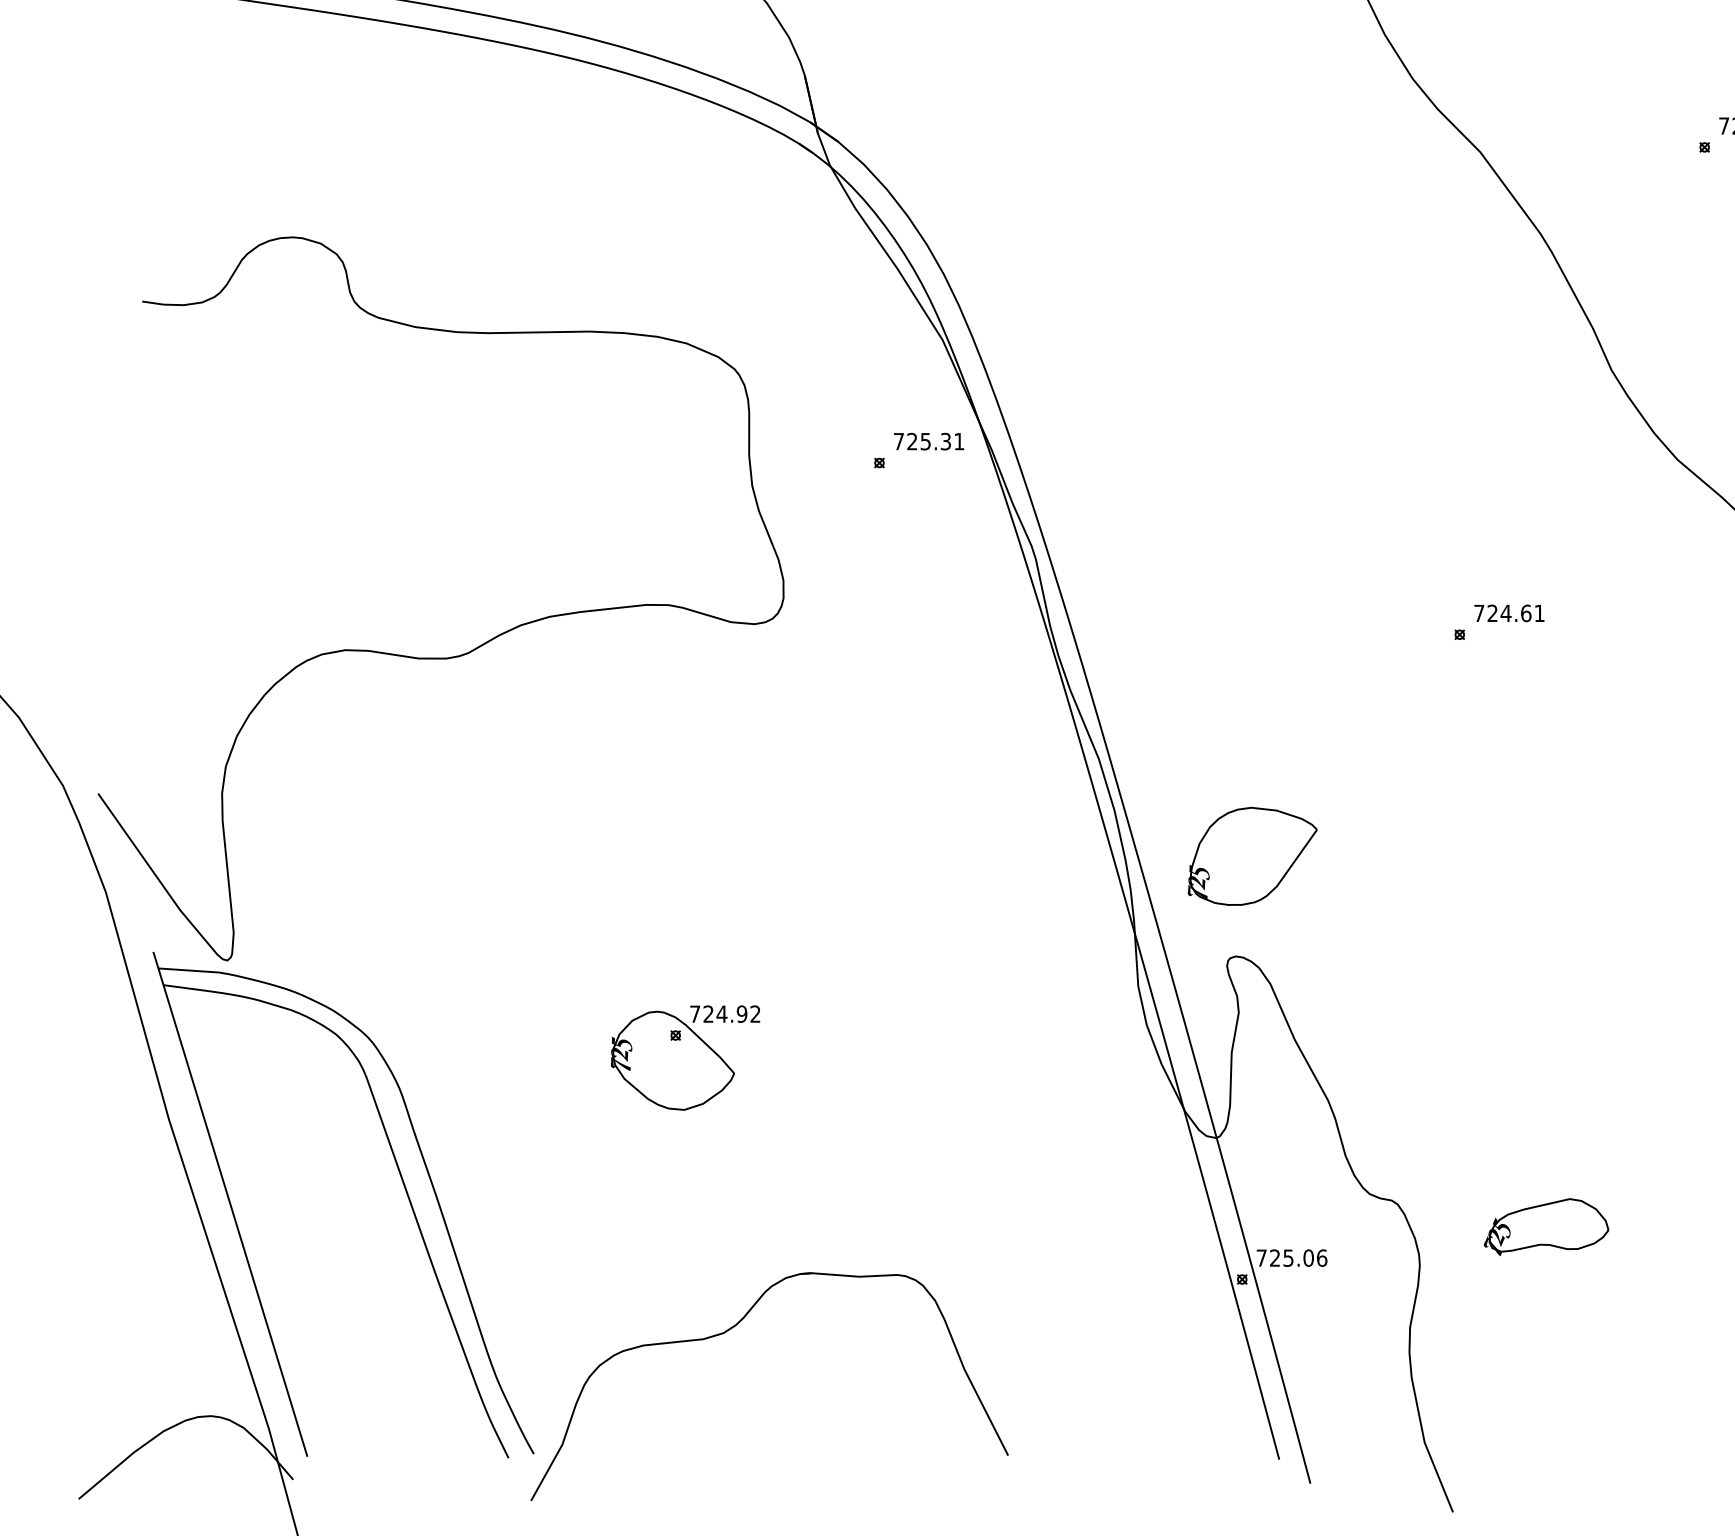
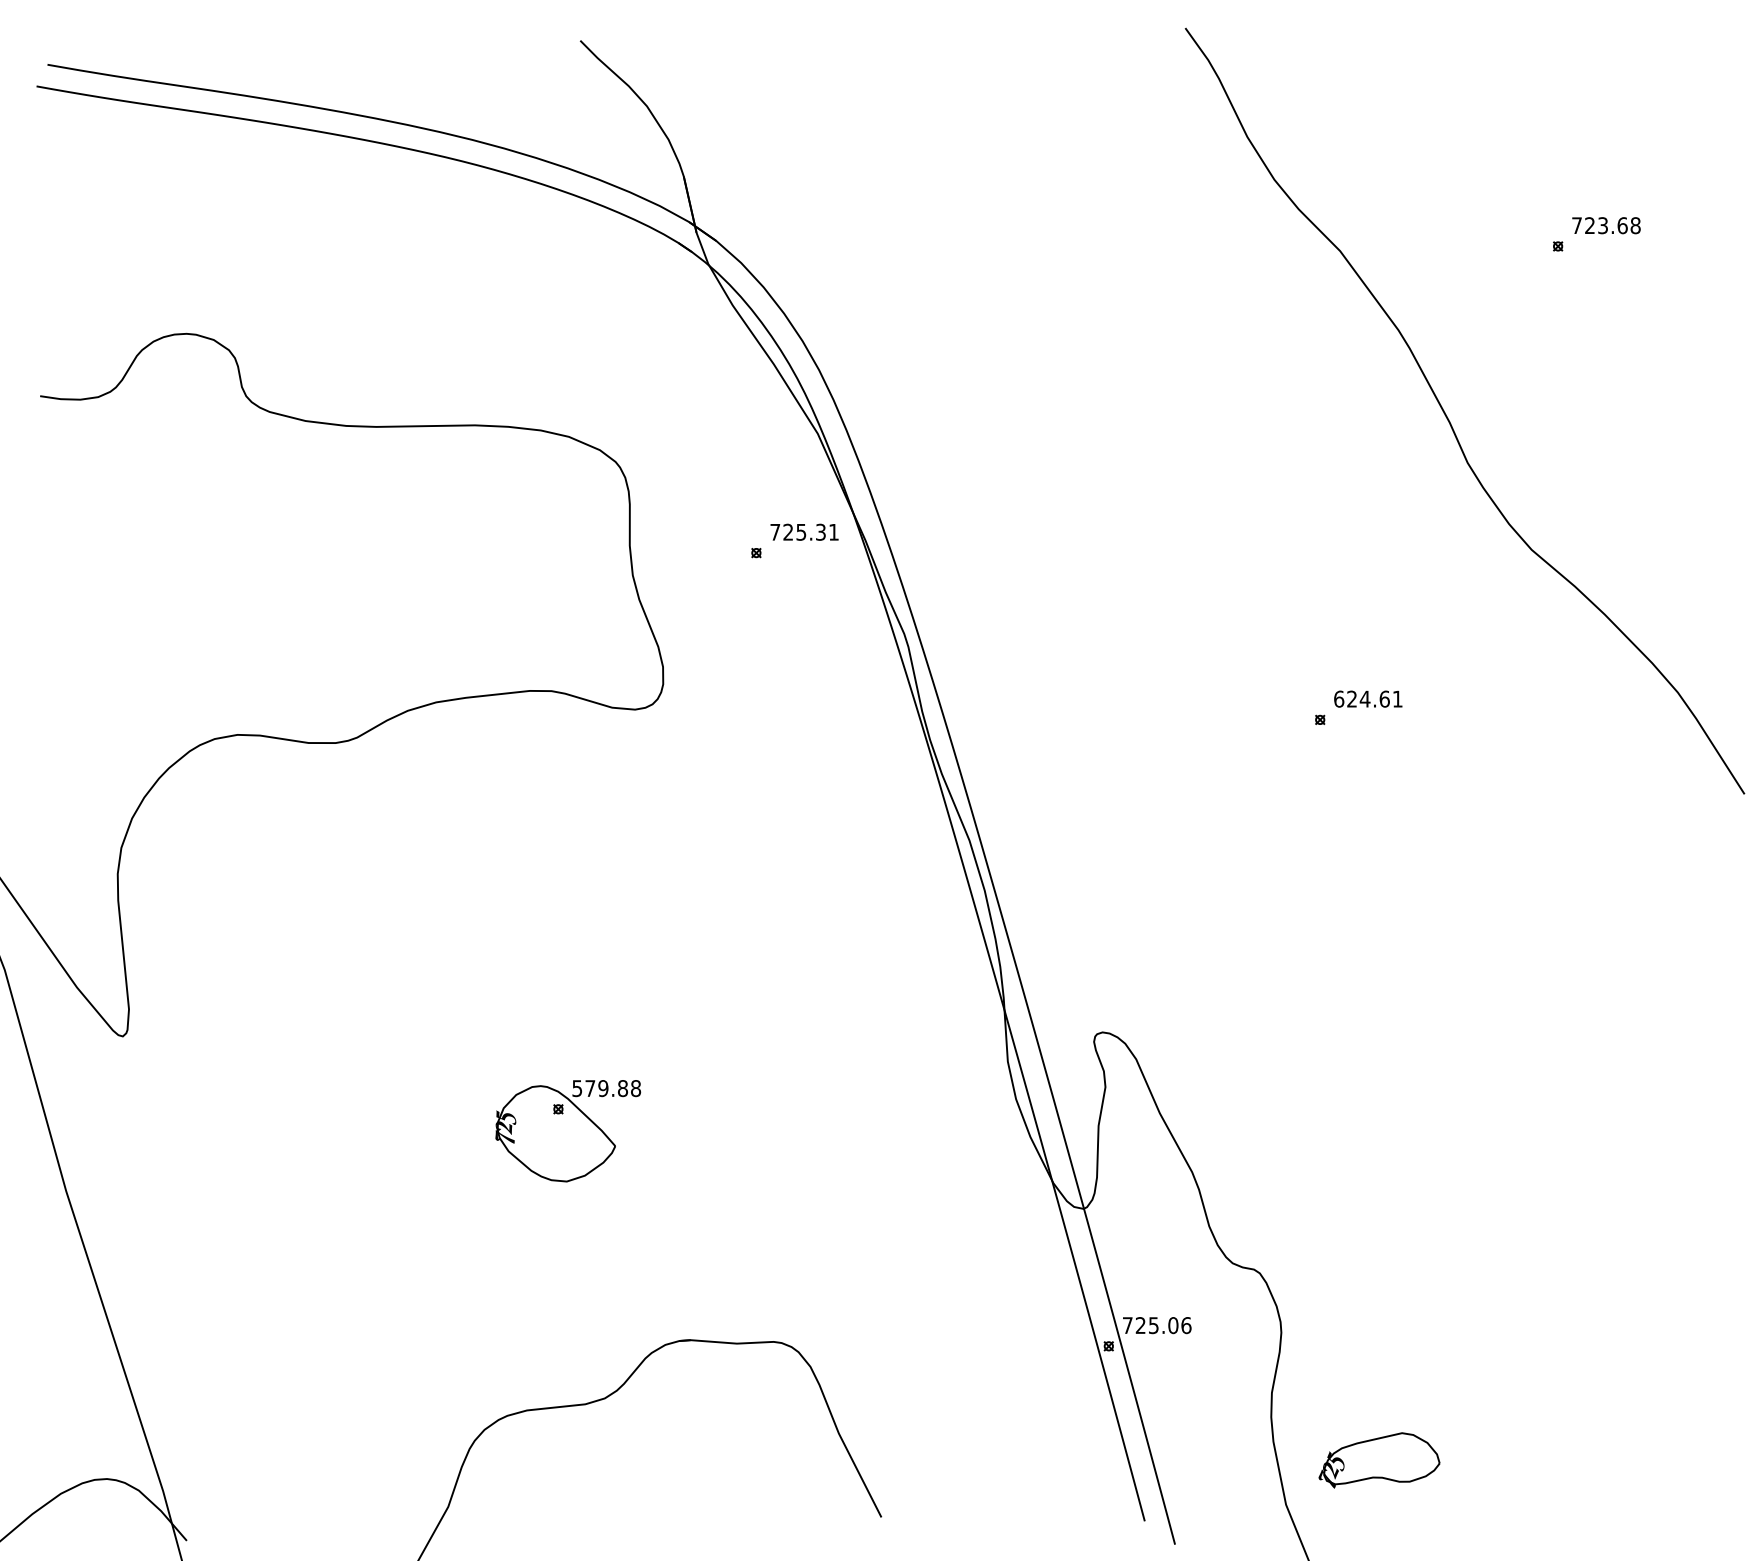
text: (1479, 612) -> (1339, 698), 724.61 -> 624.61
part: (1252, 856) -> (1118, 935), removed
text: (725, 1014) -> (606, 1088), 724.92 -> 579.88
part: (403, 1185) -> (293, 1254), removed
part: (1546, 1227) -> (1379, 1460), moved

